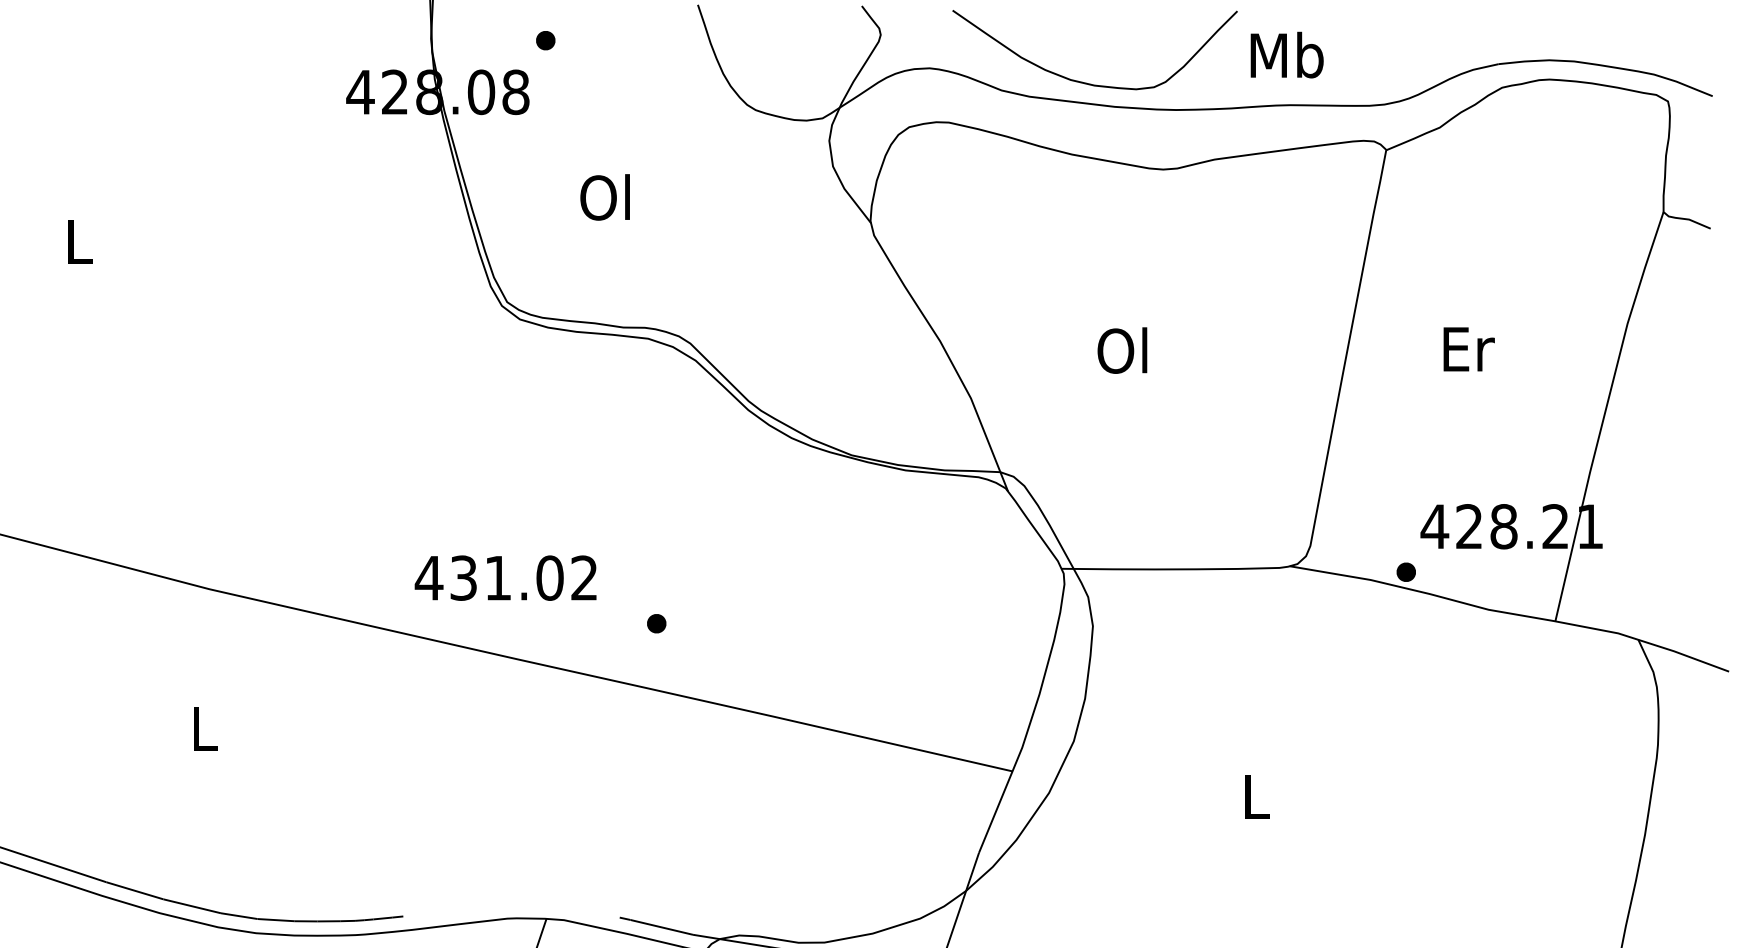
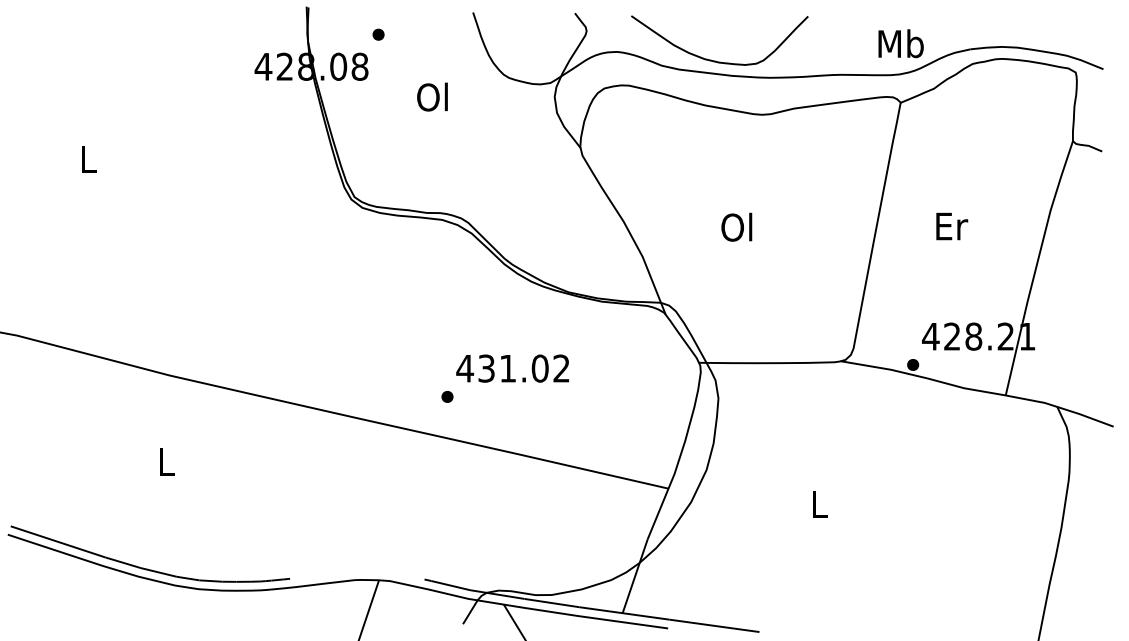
text: (1286, 54) -> (900, 43), moved
text: (605, 196) -> (432, 96), moved
text: (505, 577) -> (512, 368), moved

